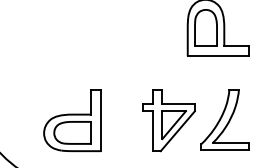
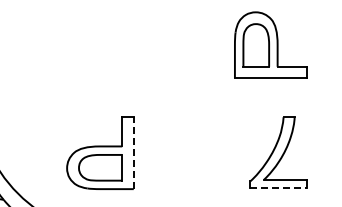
line: (100, 120) -> (133, 153), solid -> dashed
part: (169, 120) -> (213, 153), removed
line: (225, 150) -> (279, 188), solid -> dashed

